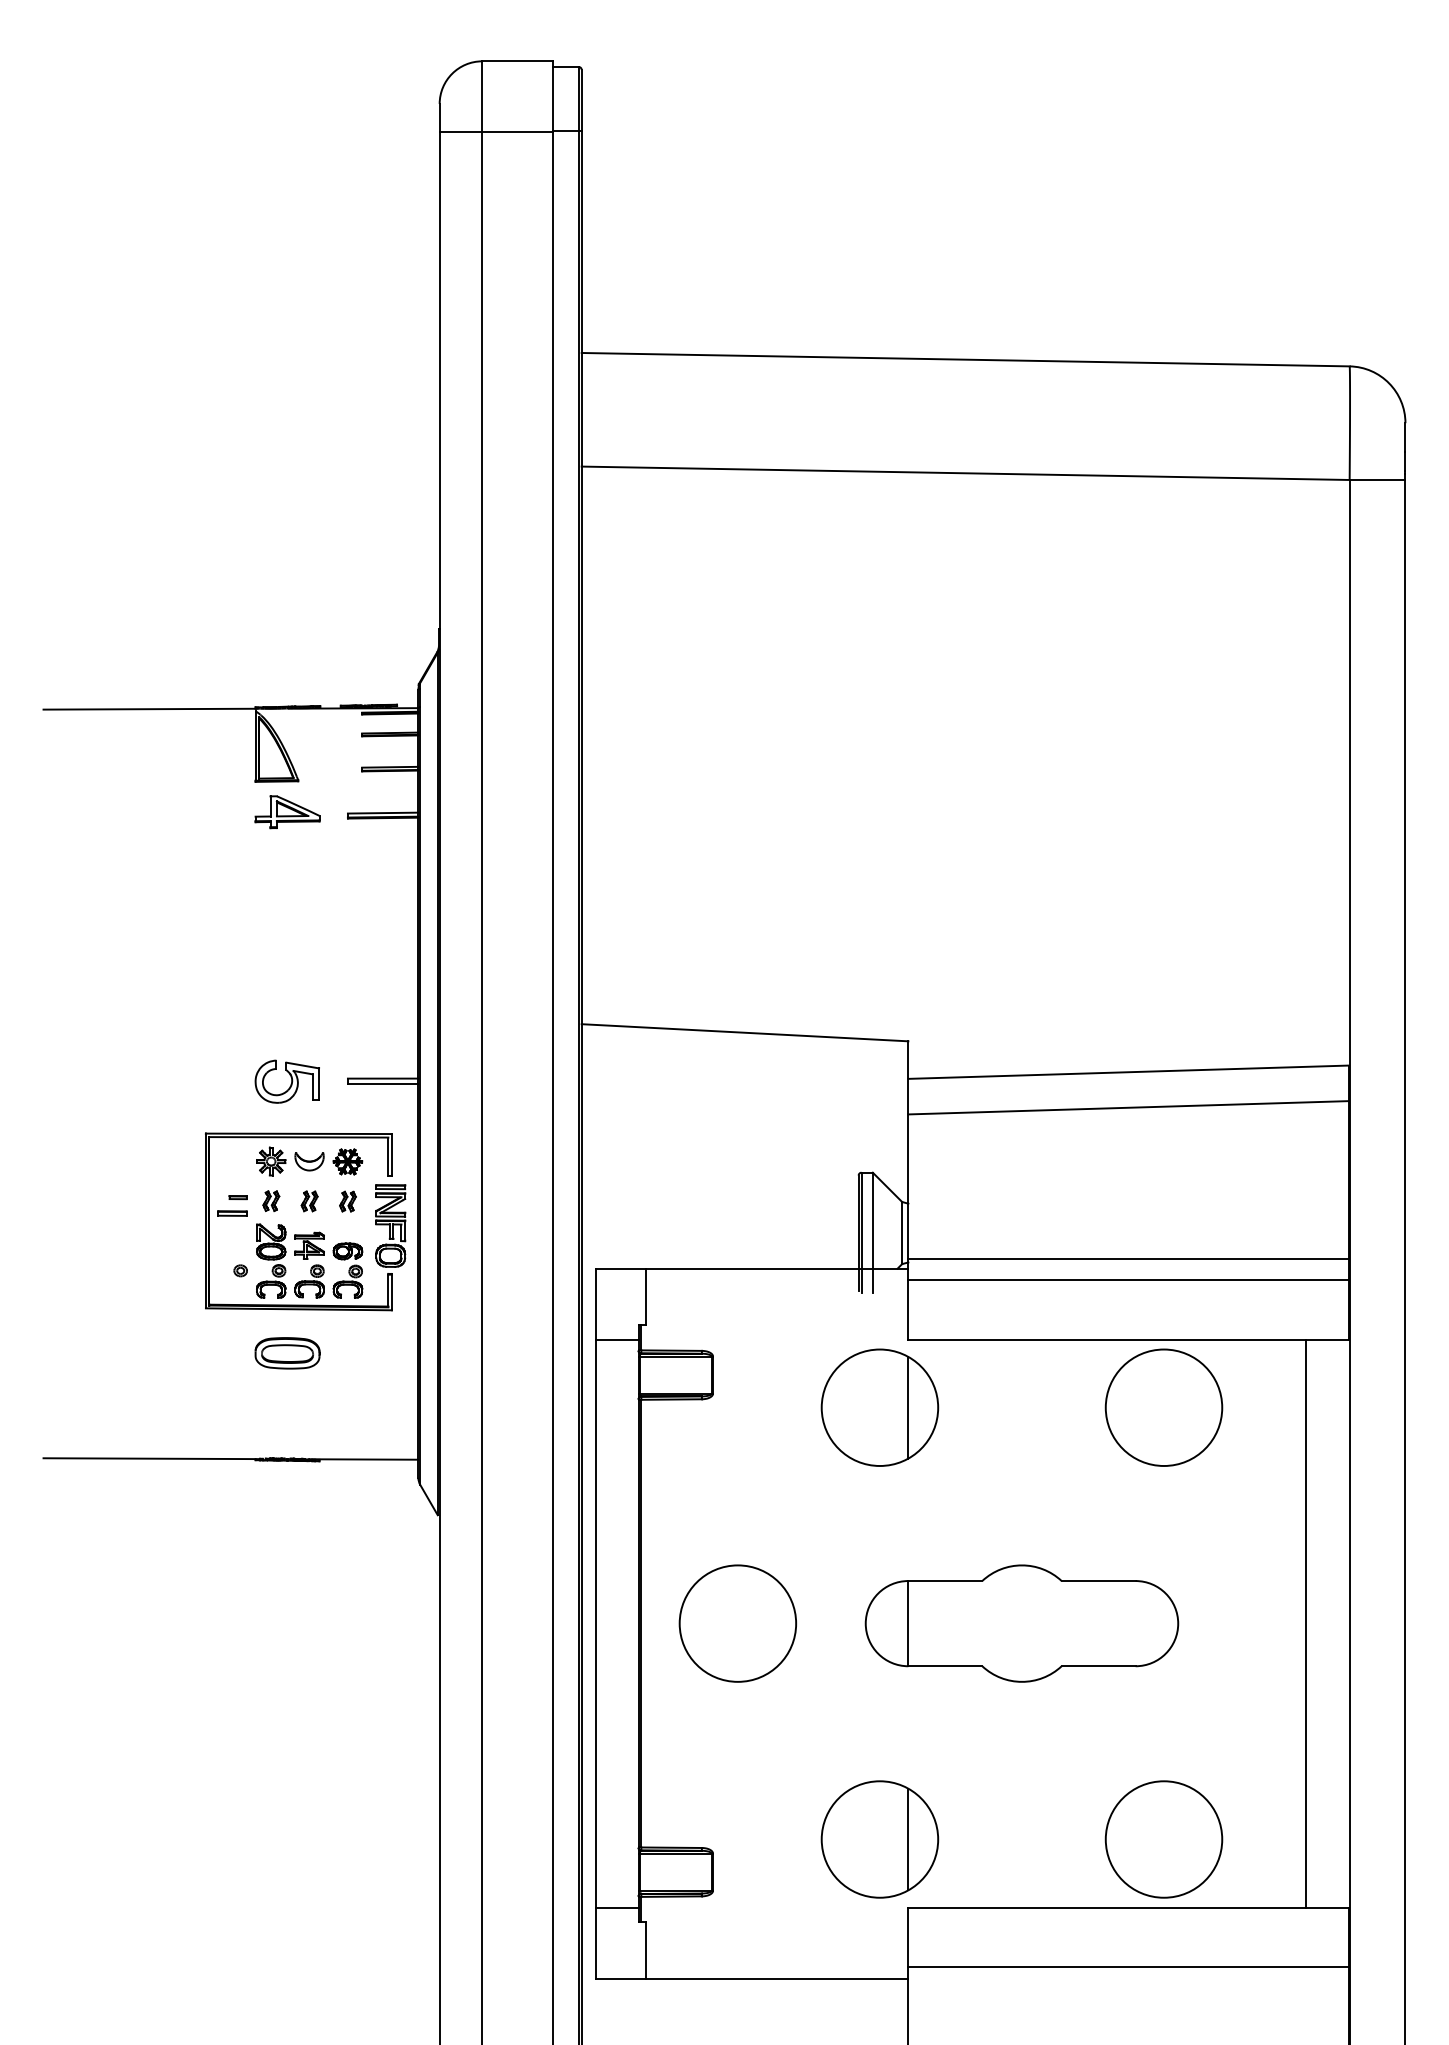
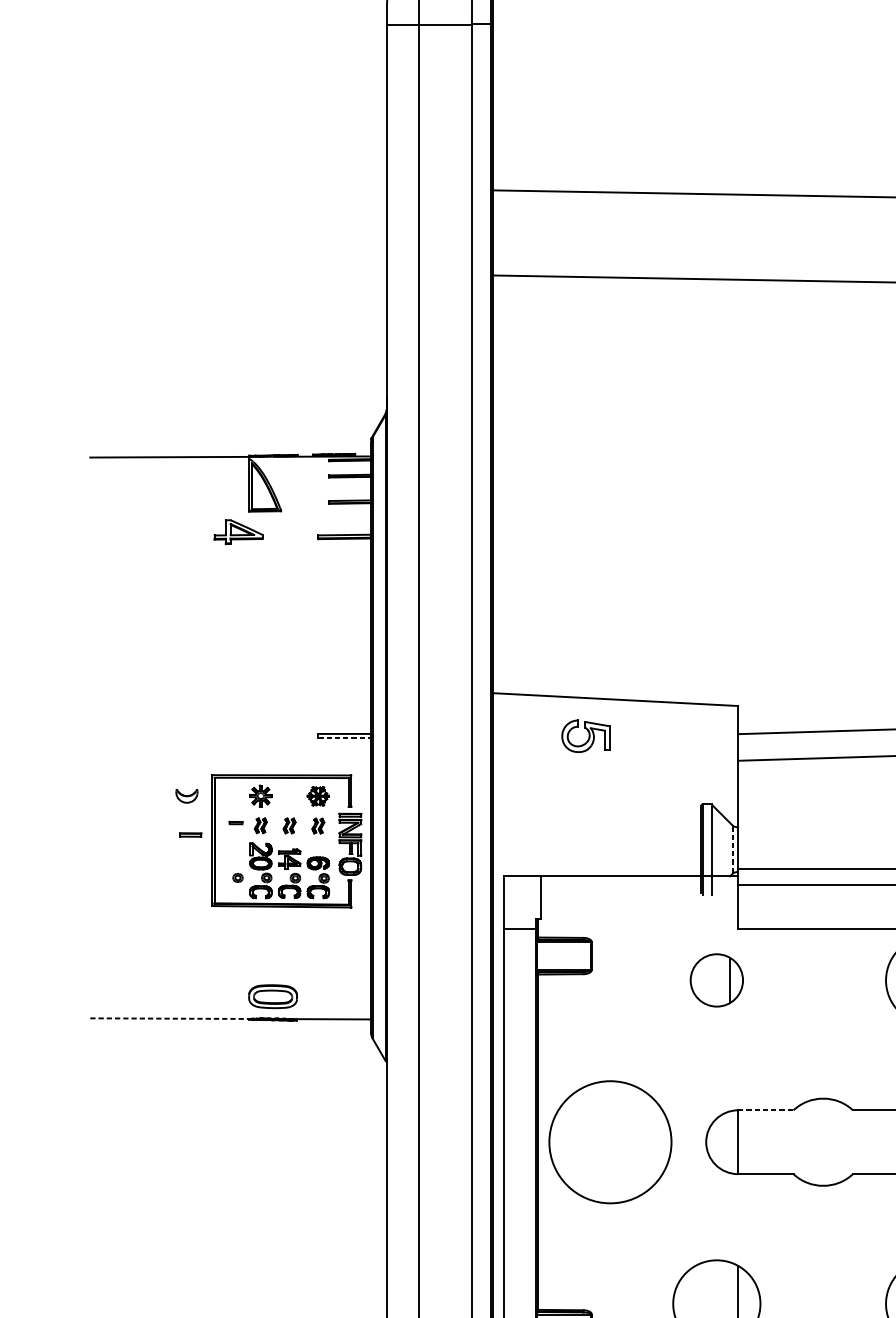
part: (287, 812) -> (238, 532), moved
part: (286, 1081) -> (585, 736), moved
line: (383, 1084) -> (344, 738), solid -> dashed
part: (309, 1161) -> (186, 796), moved
part: (232, 1213) -> (190, 835), moved
line: (902, 1232) -> (733, 849), solid -> dashed
part: (287, 1353) -> (273, 996), moved
part: (879, 1407) -> (716, 980), size x0.6
line: (152, 1458) -> (171, 1018), solid -> dashed
line: (945, 1581) -> (765, 1110), solid -> dashed
circle: (737, 1623) -> (610, 1142), size x1.4

